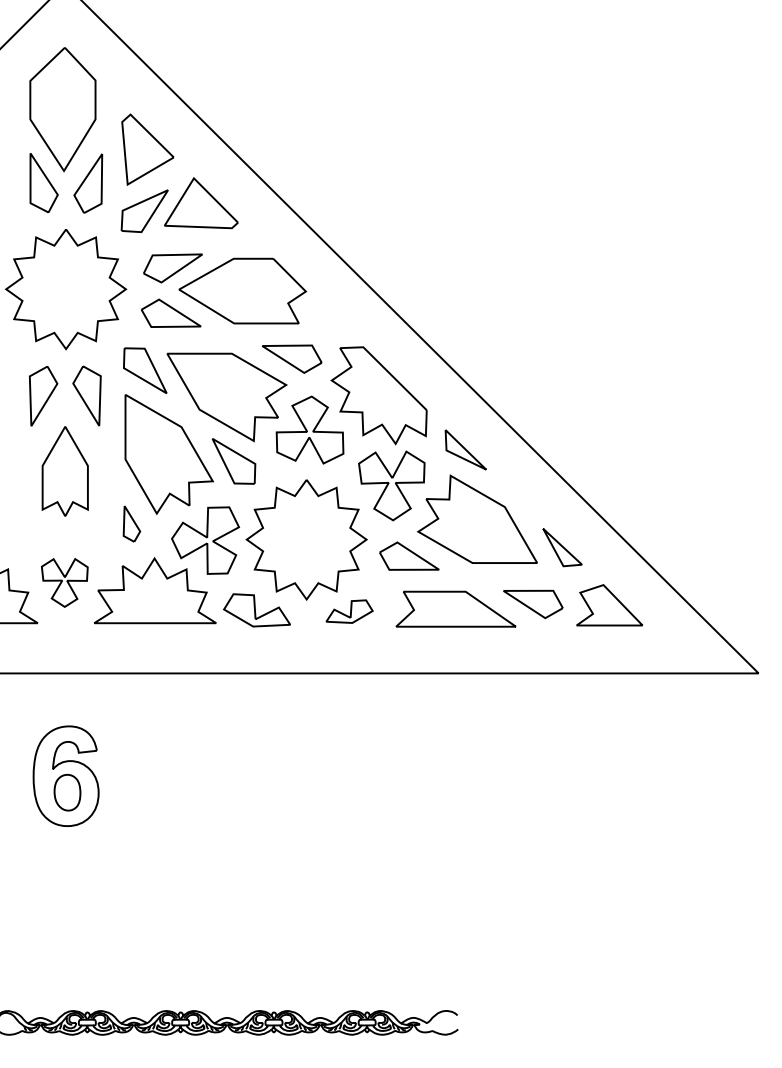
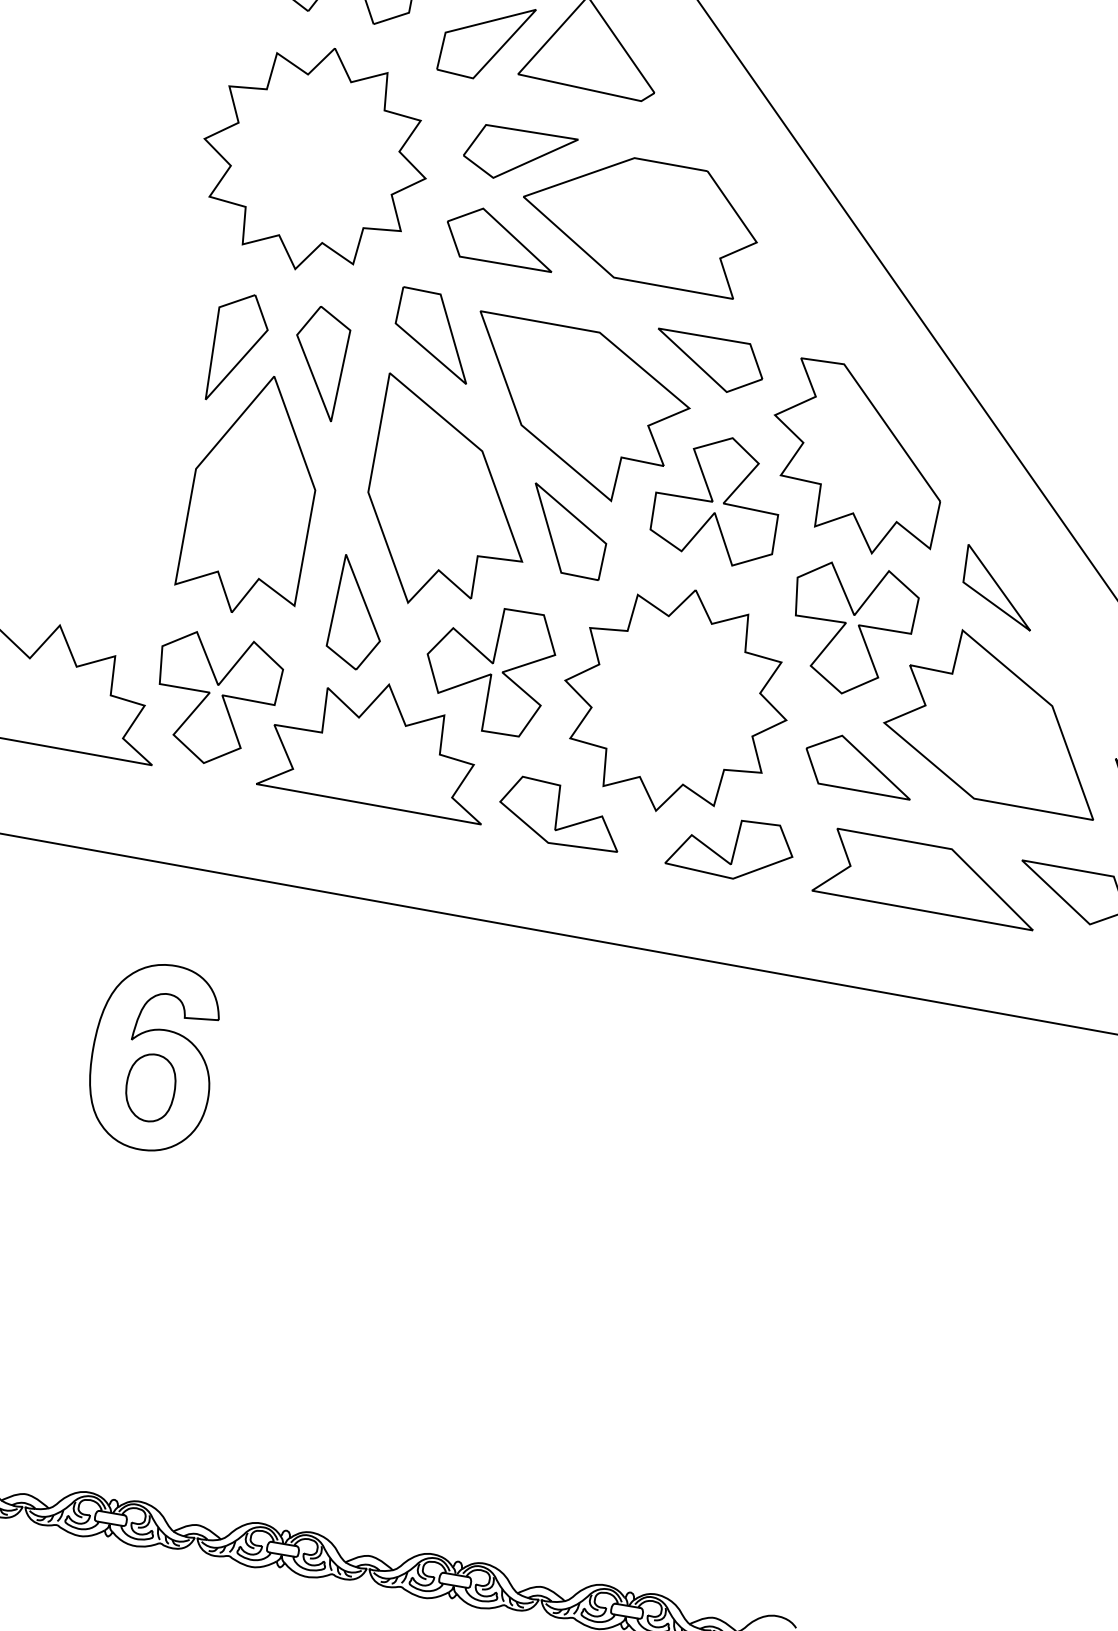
part: (65, 471) -> (253, 494), size x1.43
part: (131, 523) -> (358, 612), size x1.67
part: (64, 582) -> (214, 699), size x1.43
part: (349, 611) -> (730, 847), size x1.43

